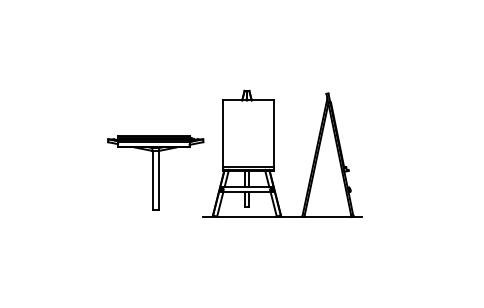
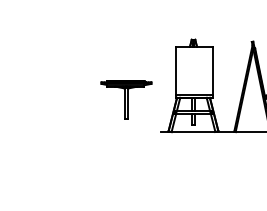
part: (155, 172) -> (126, 99), size x0.71

